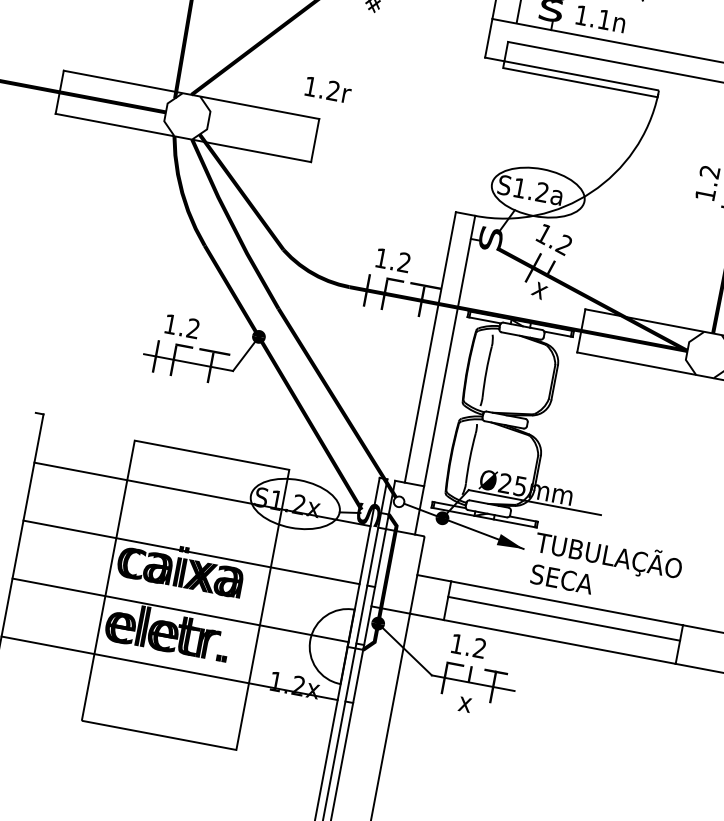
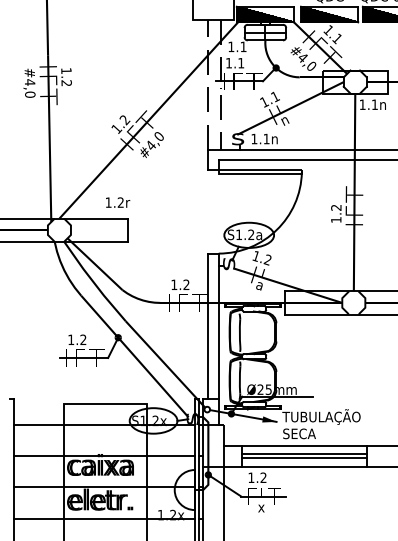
text: (329, 89) -> (118, 202), moved
text: (539, 289) -> (259, 285), x -> a
line: (562, 626) -> (304, 458), added

